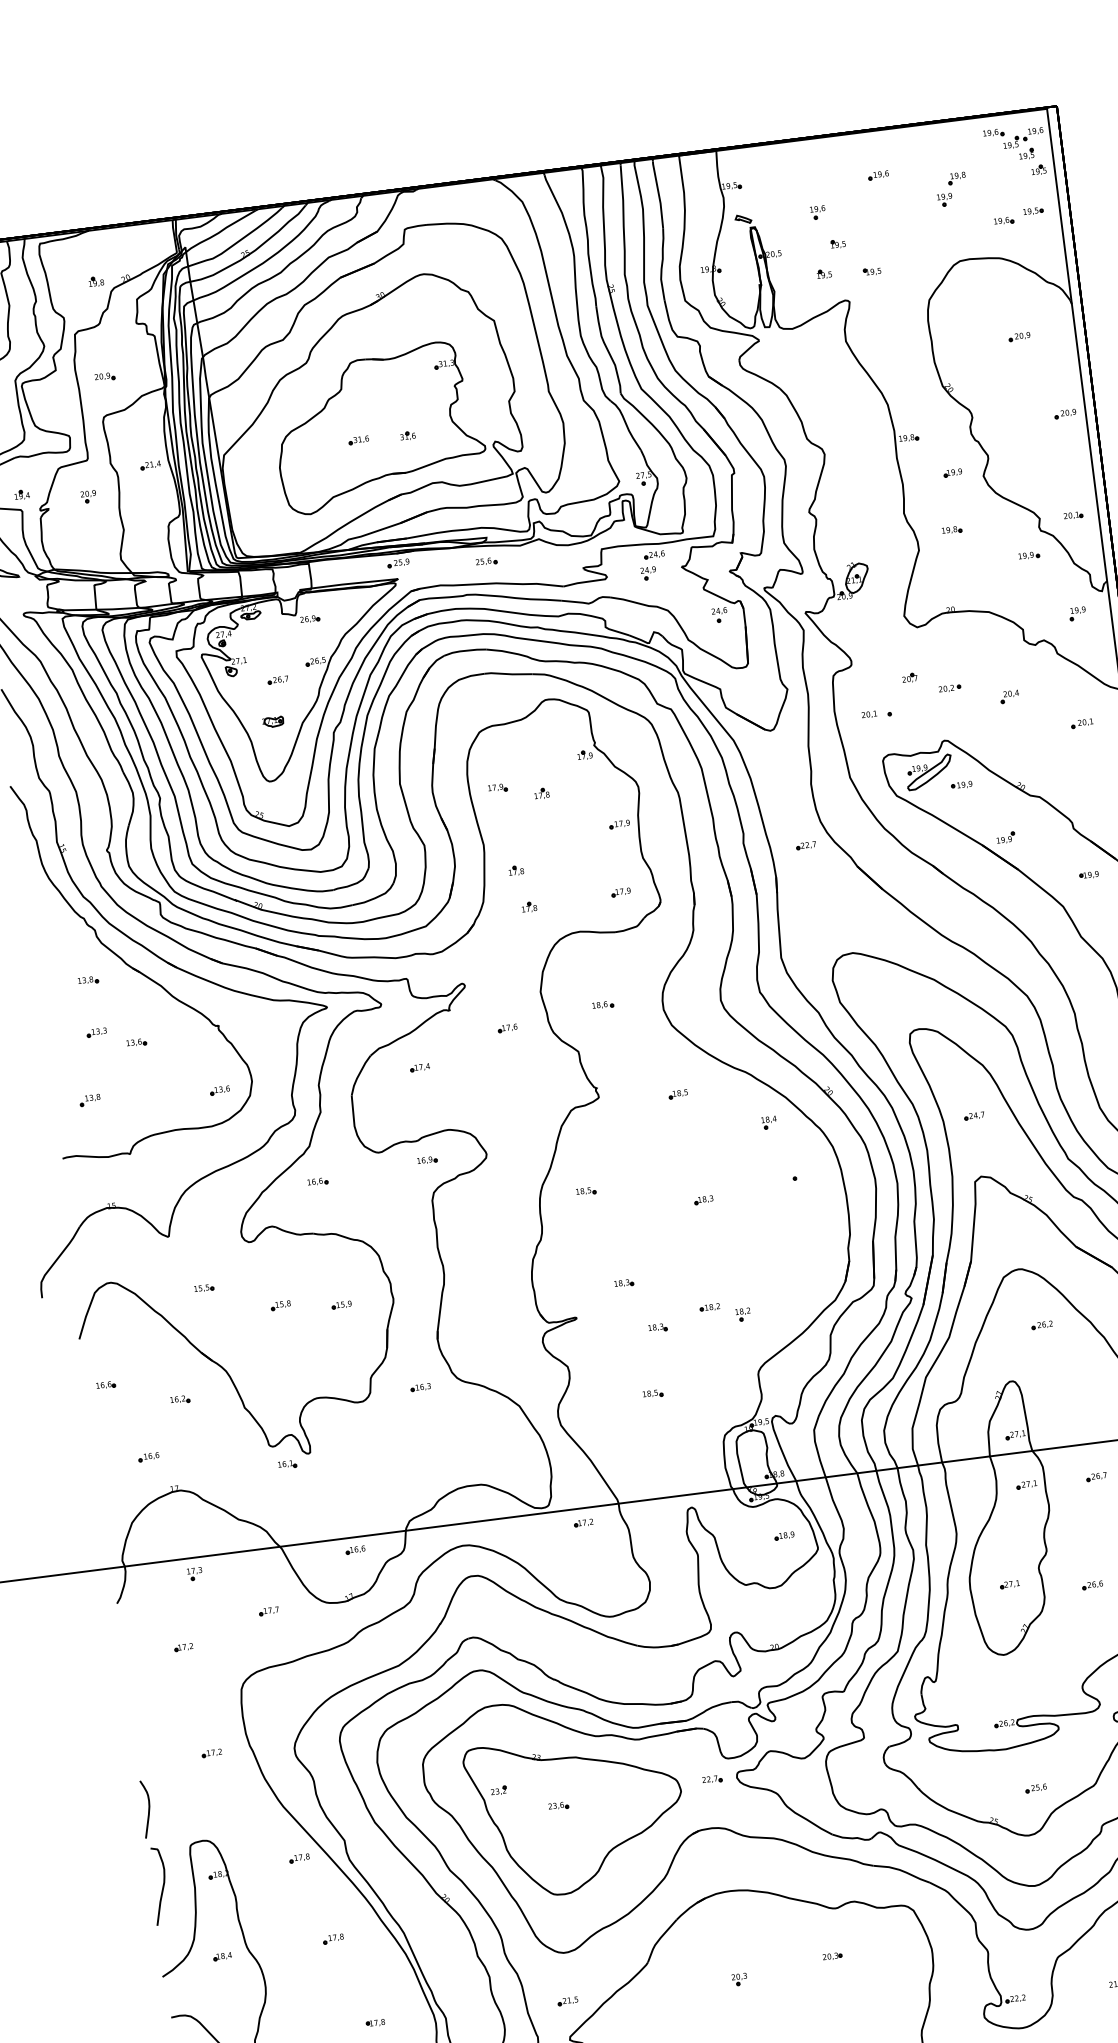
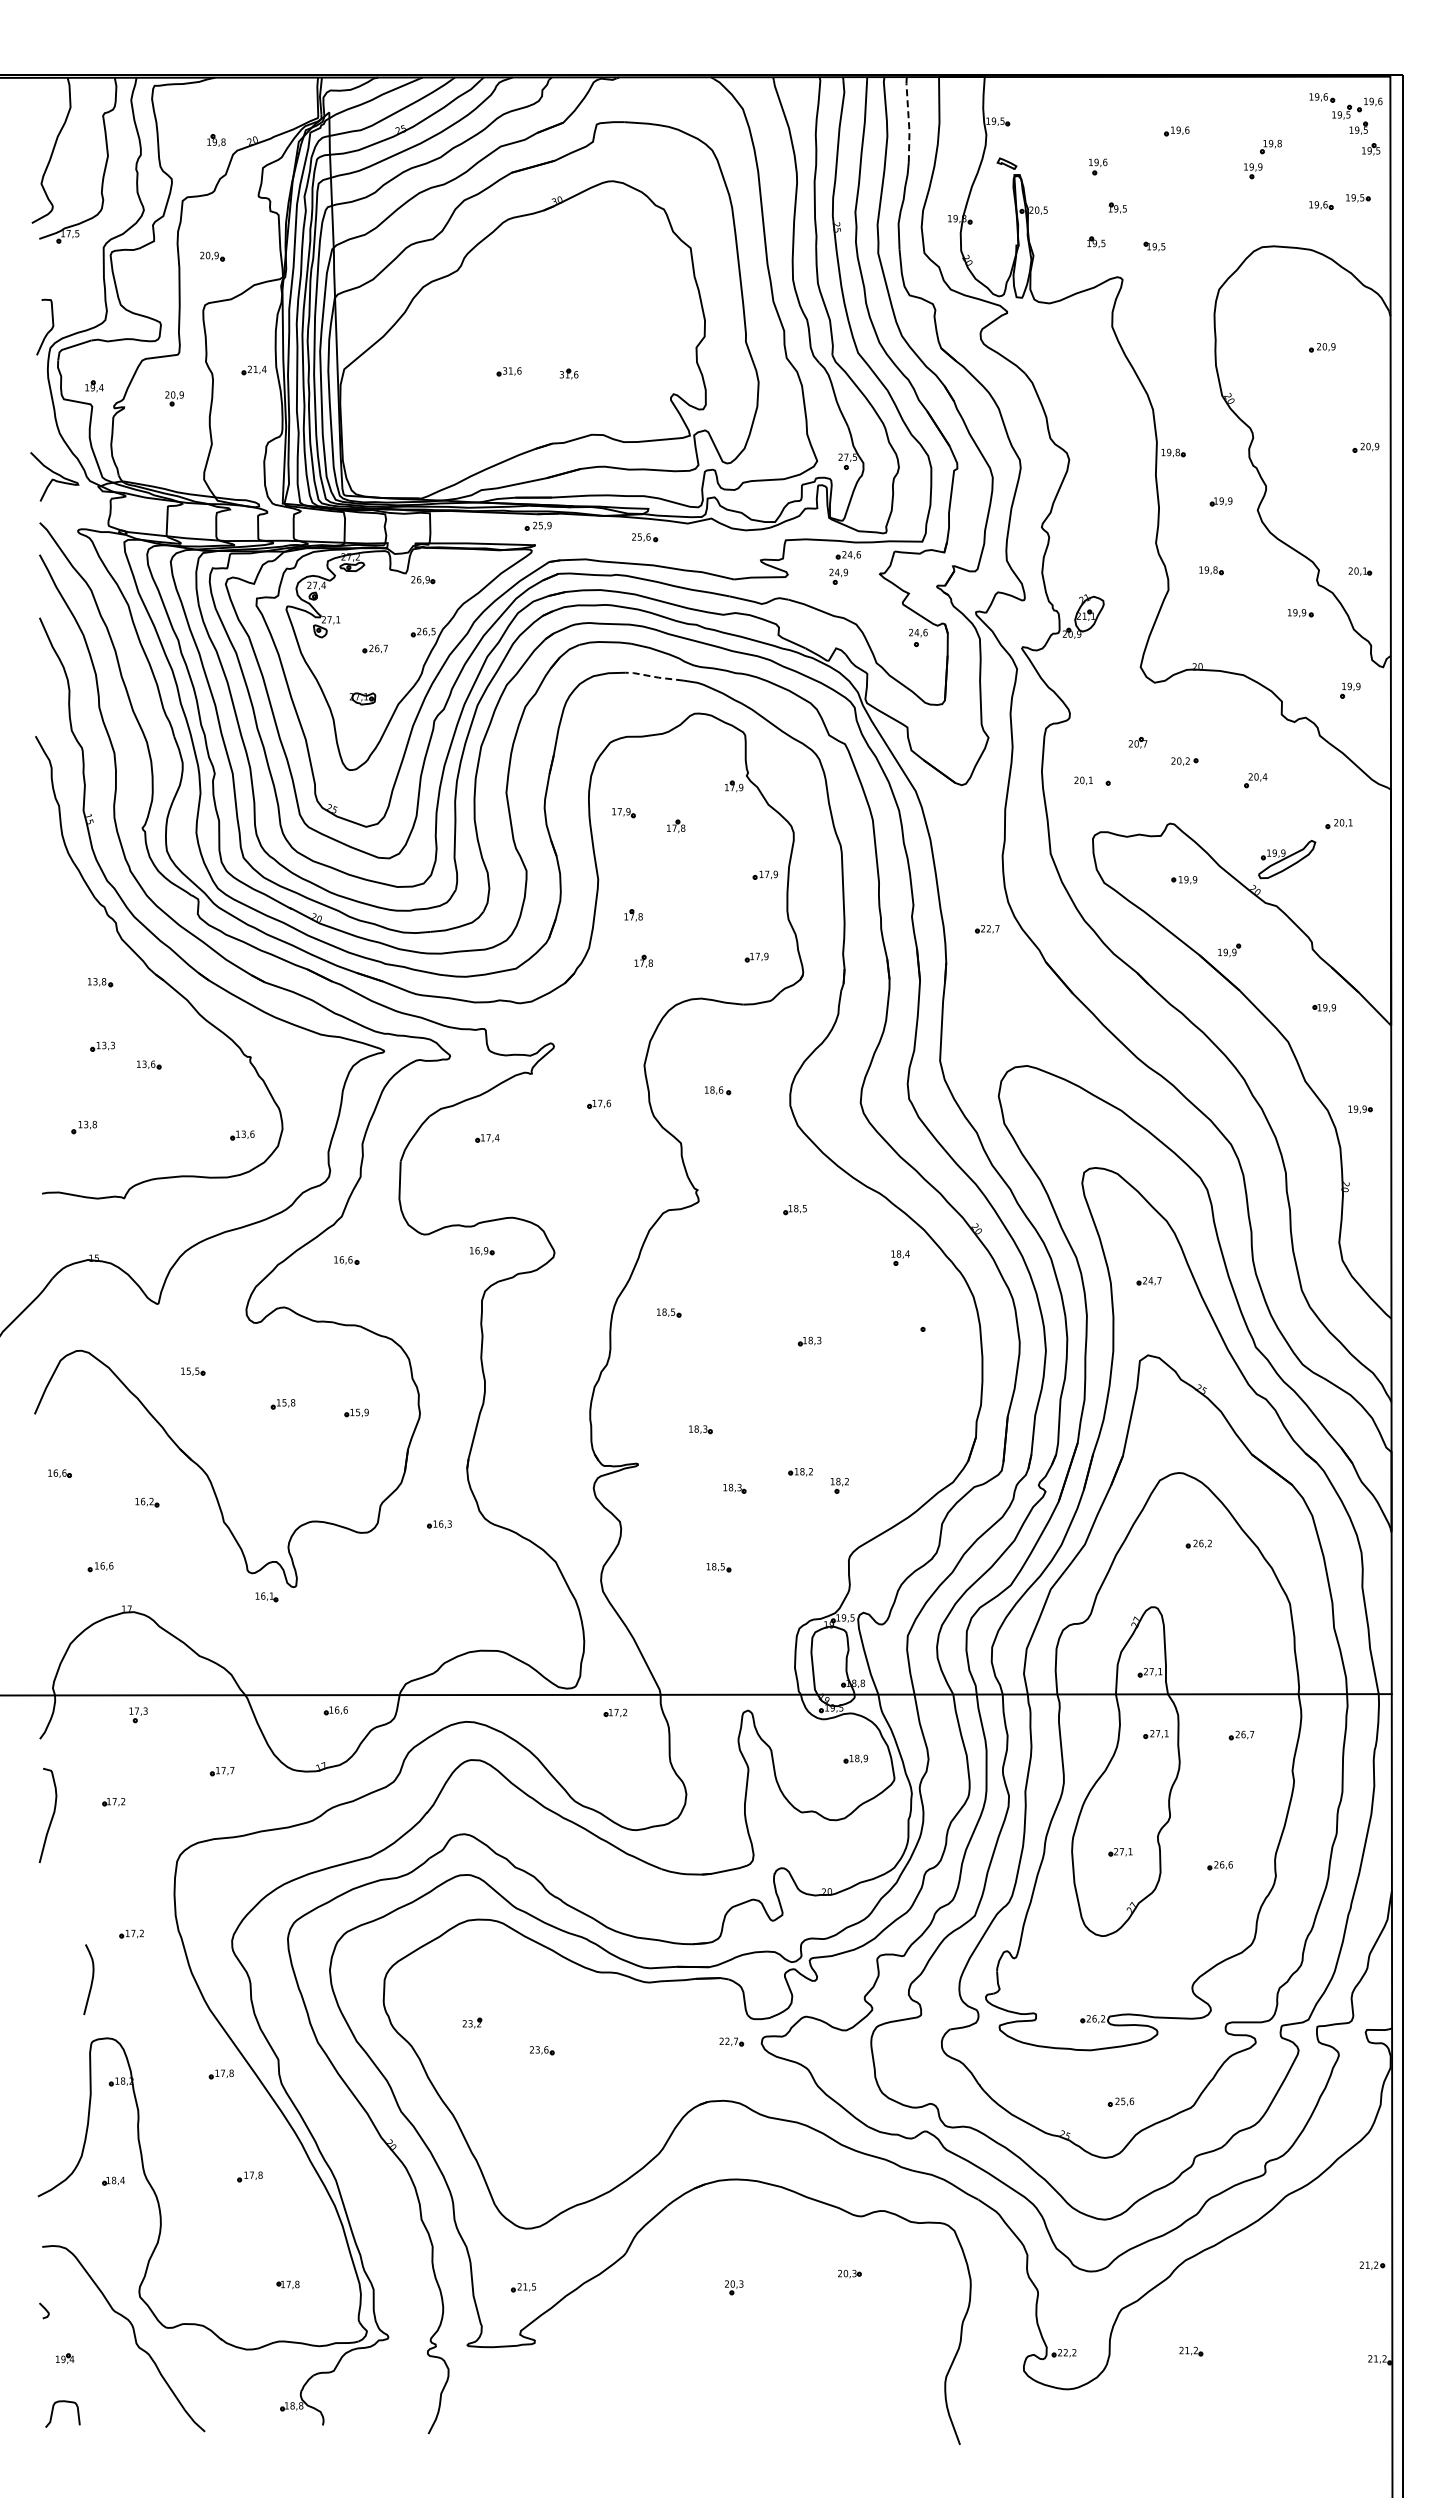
line: (658, 195) -> (908, 121), solid -> dashed
part: (378, 427) -> (534, 359), removed
line: (507, 673) -> (653, 676), solid -> dashed
part: (929, 772) -> (1287, 859), moved
curve: (148, 1808) -> (91, 1979), moved
part: (576, 1813) -> (562, 2062), removed
curve: (162, 1887) -> (51, 1817), moved

